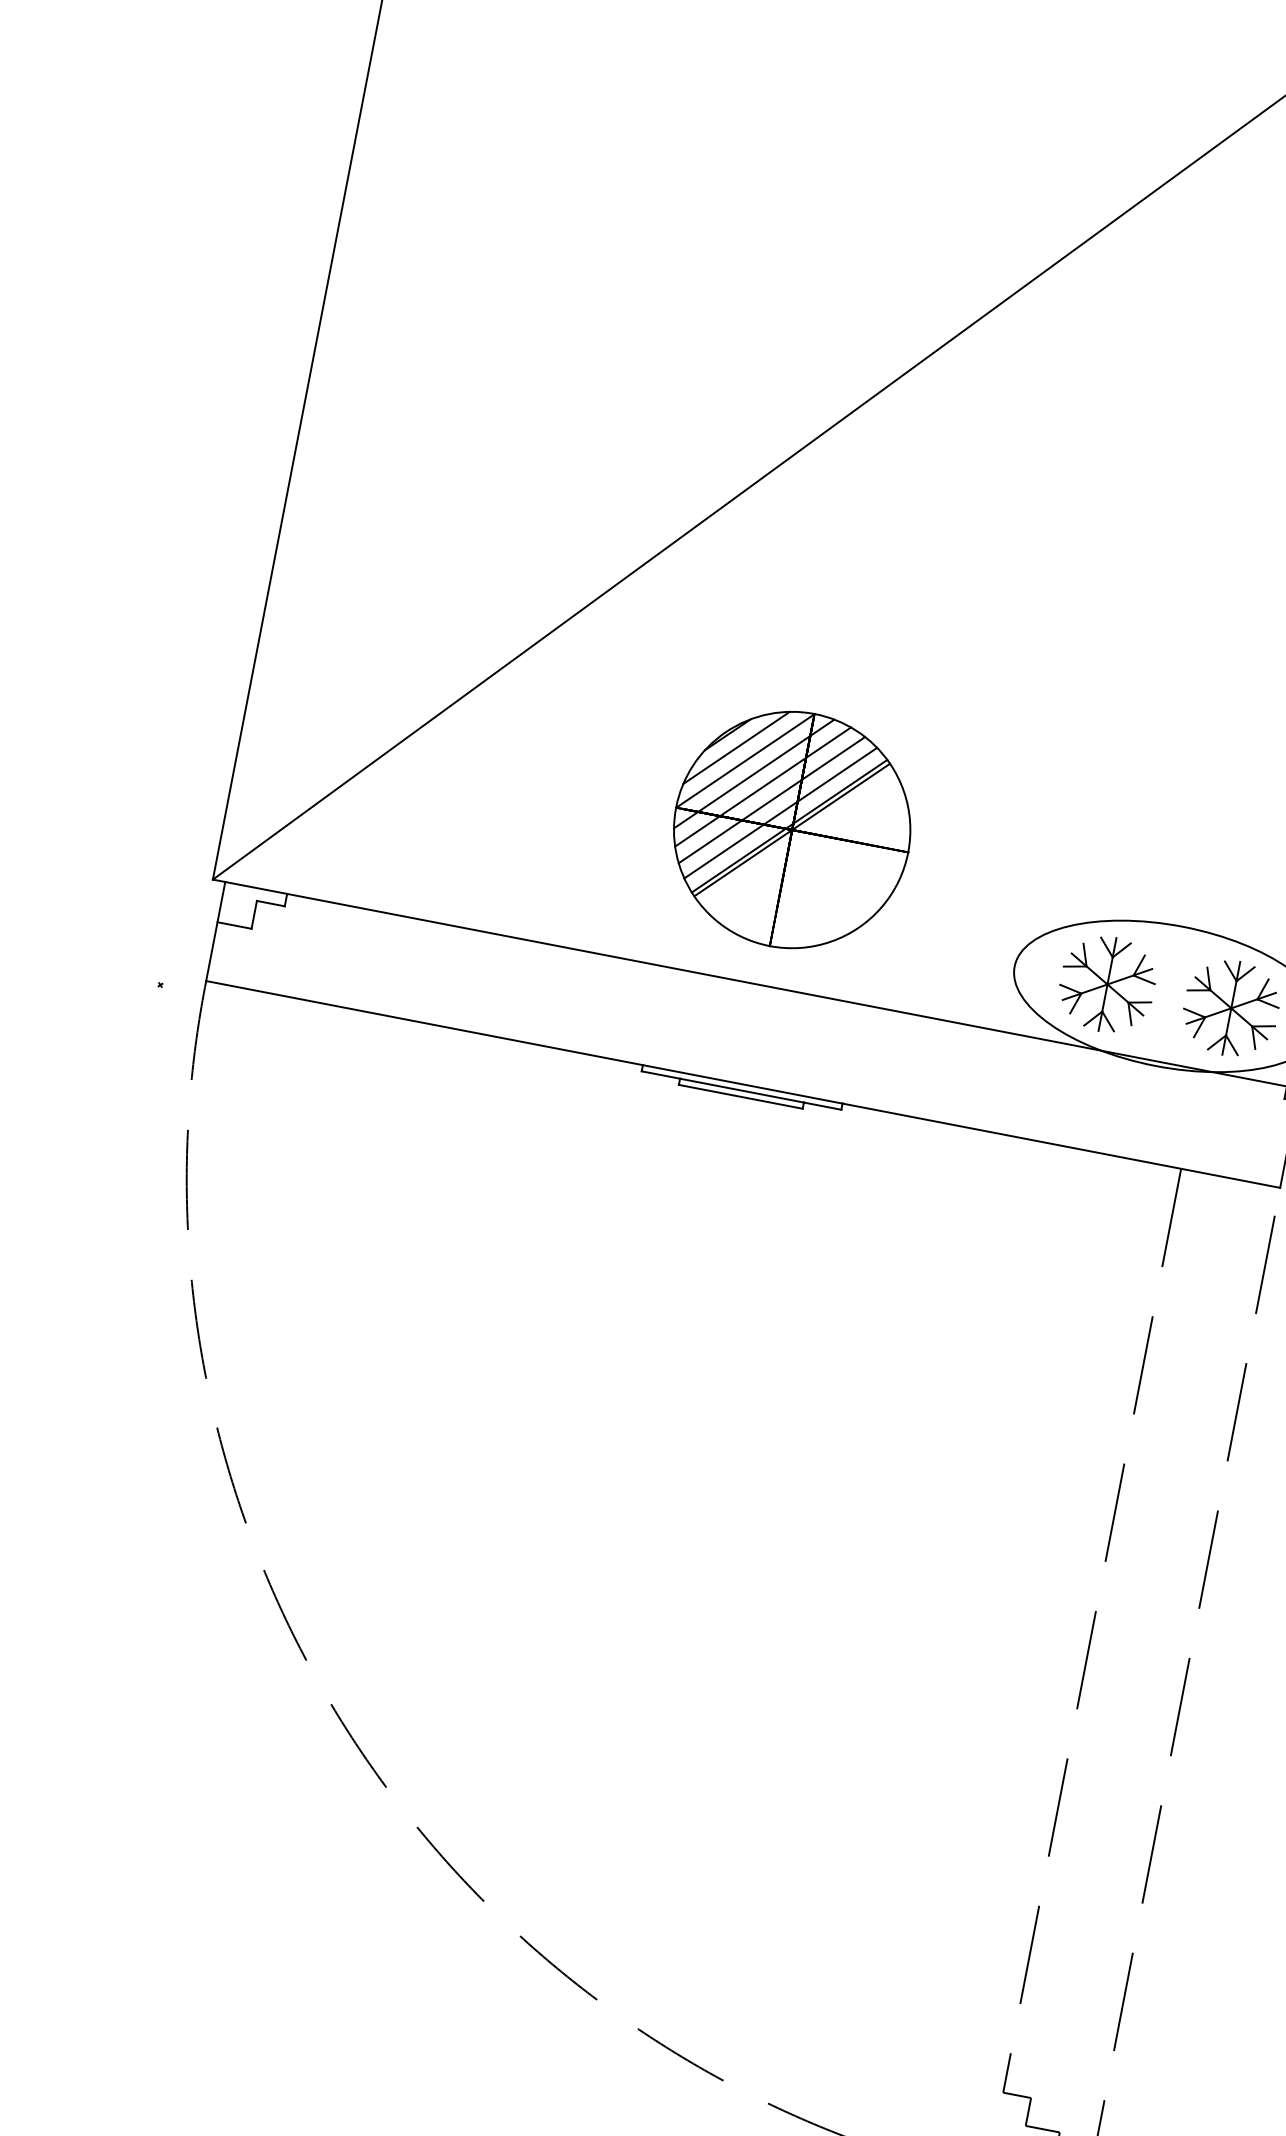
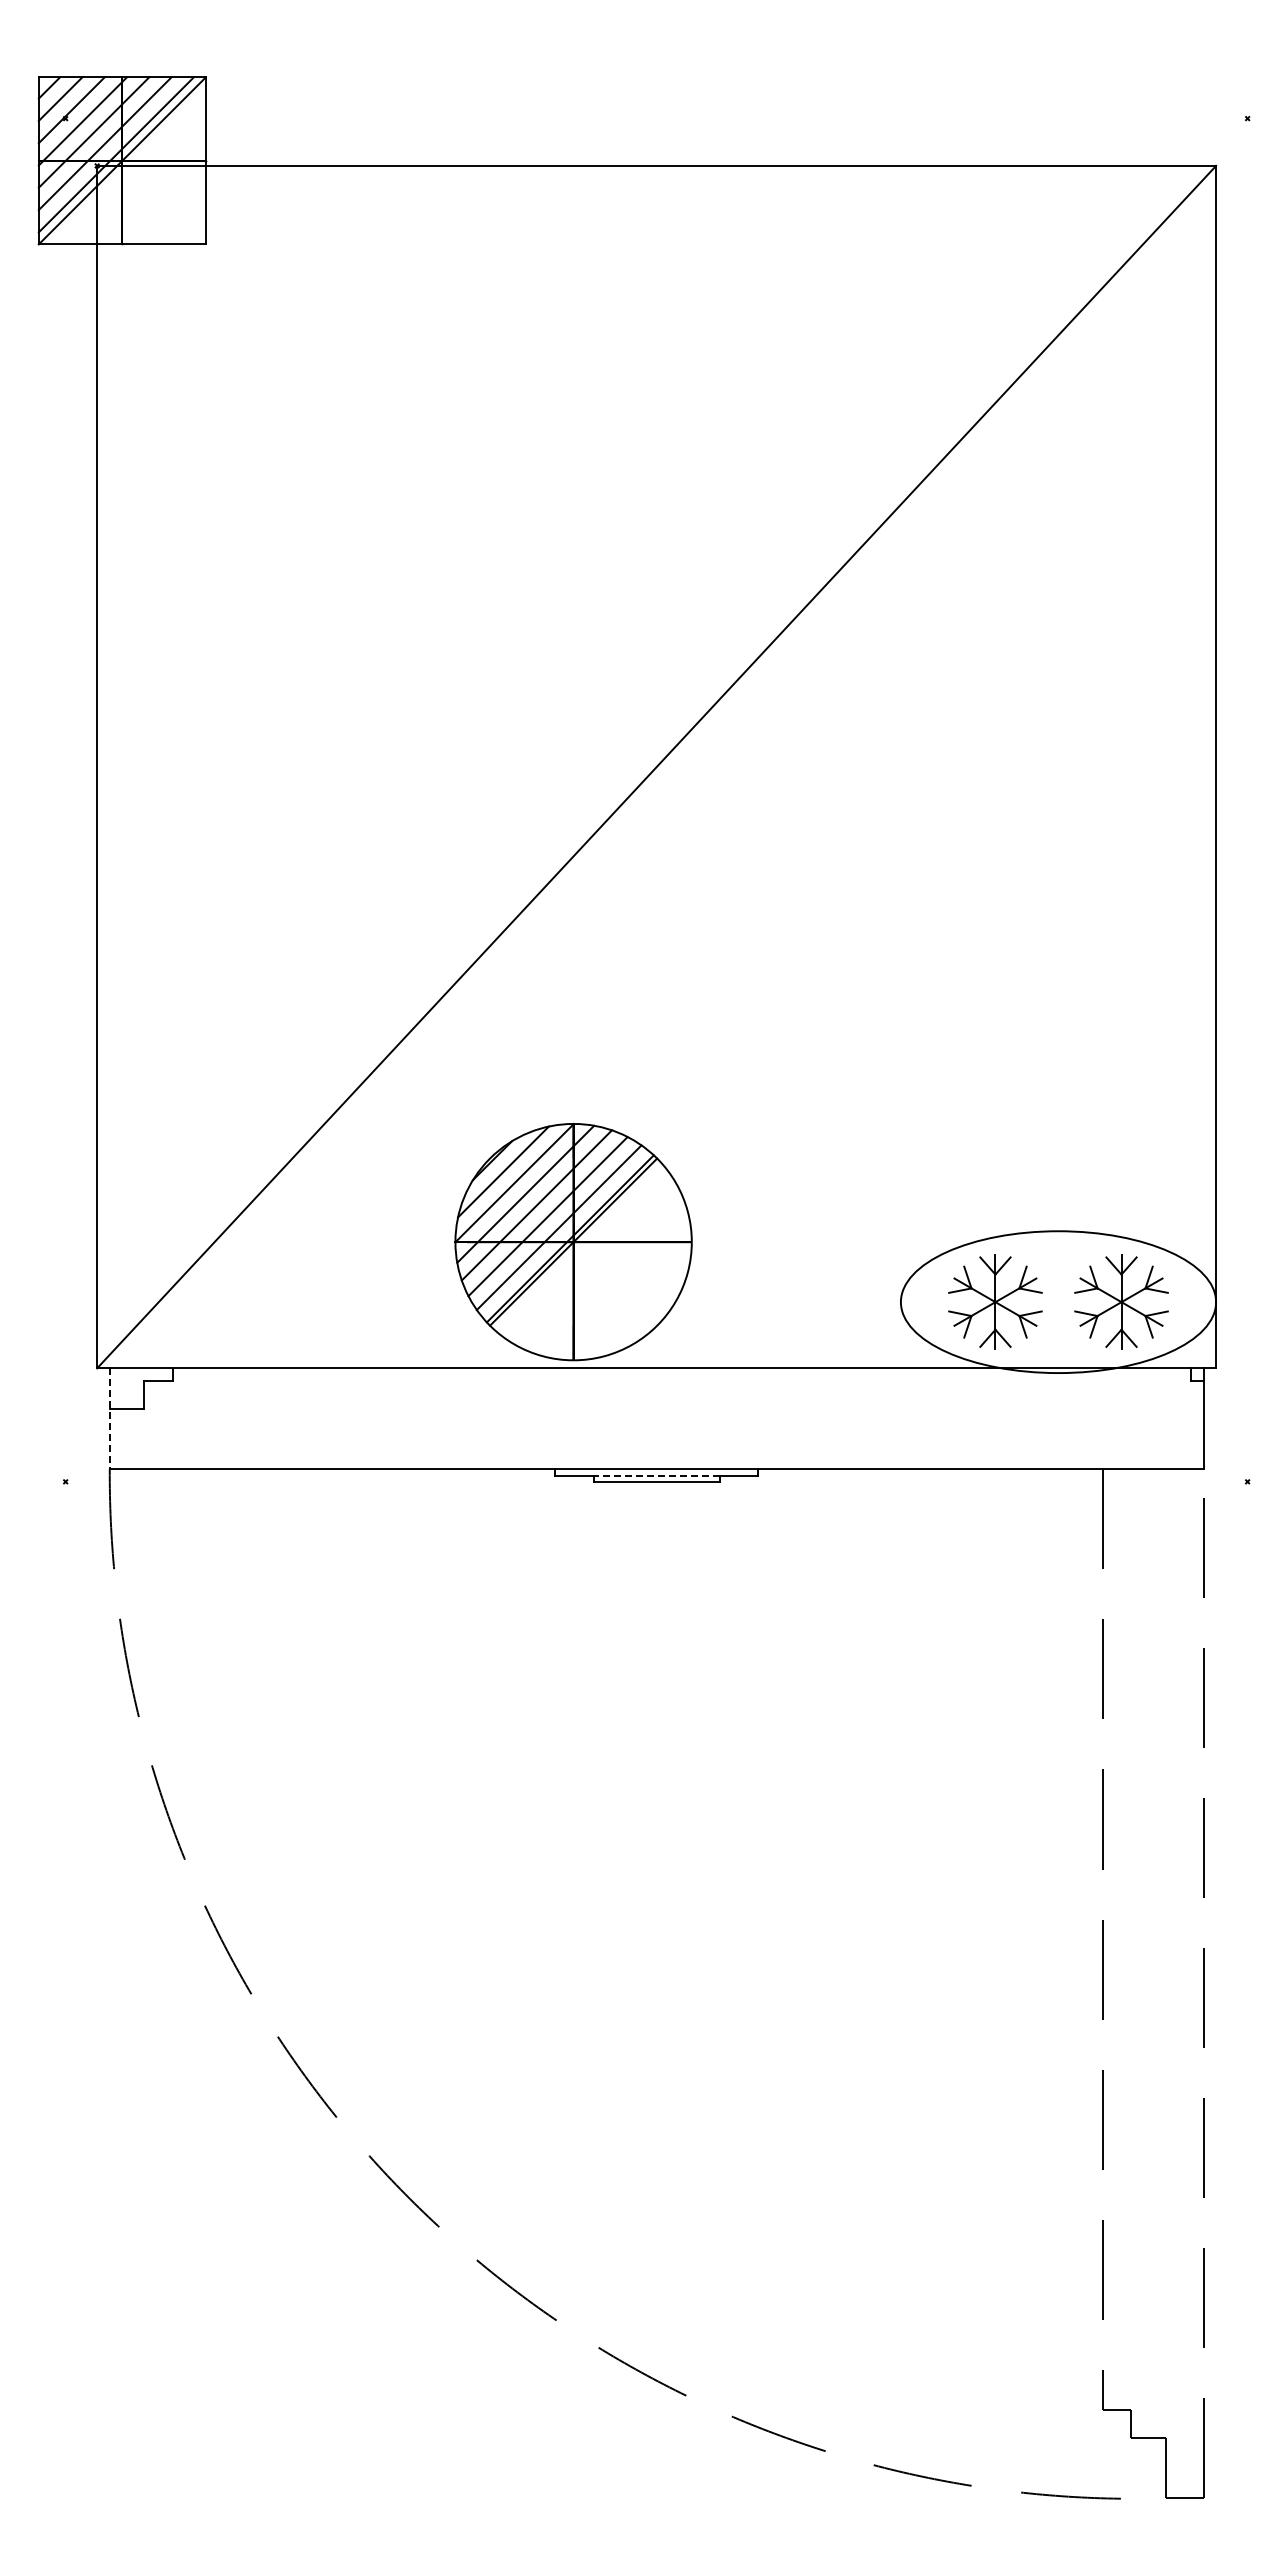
part: (792, 830) -> (573, 1242), moved
line: (215, 932) -> (109, 1419), solid -> dashed
line: (741, 1090) -> (656, 1475), solid -> dashed

